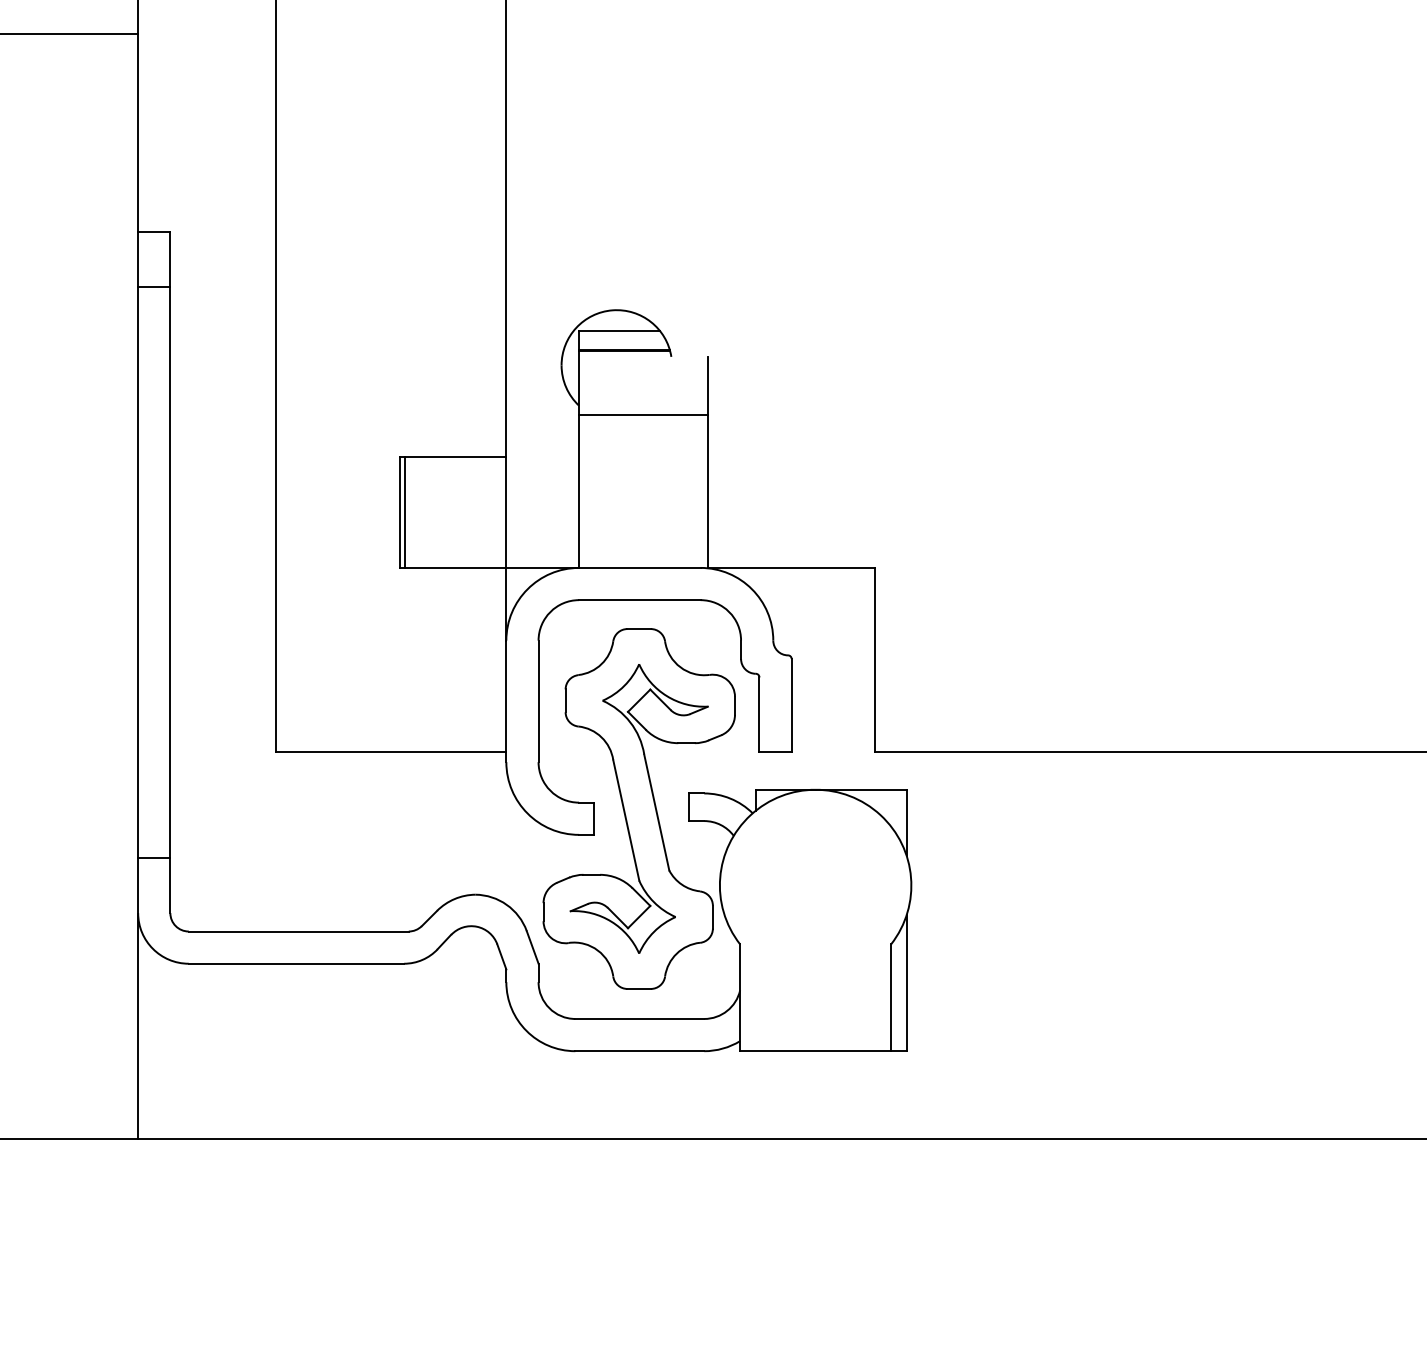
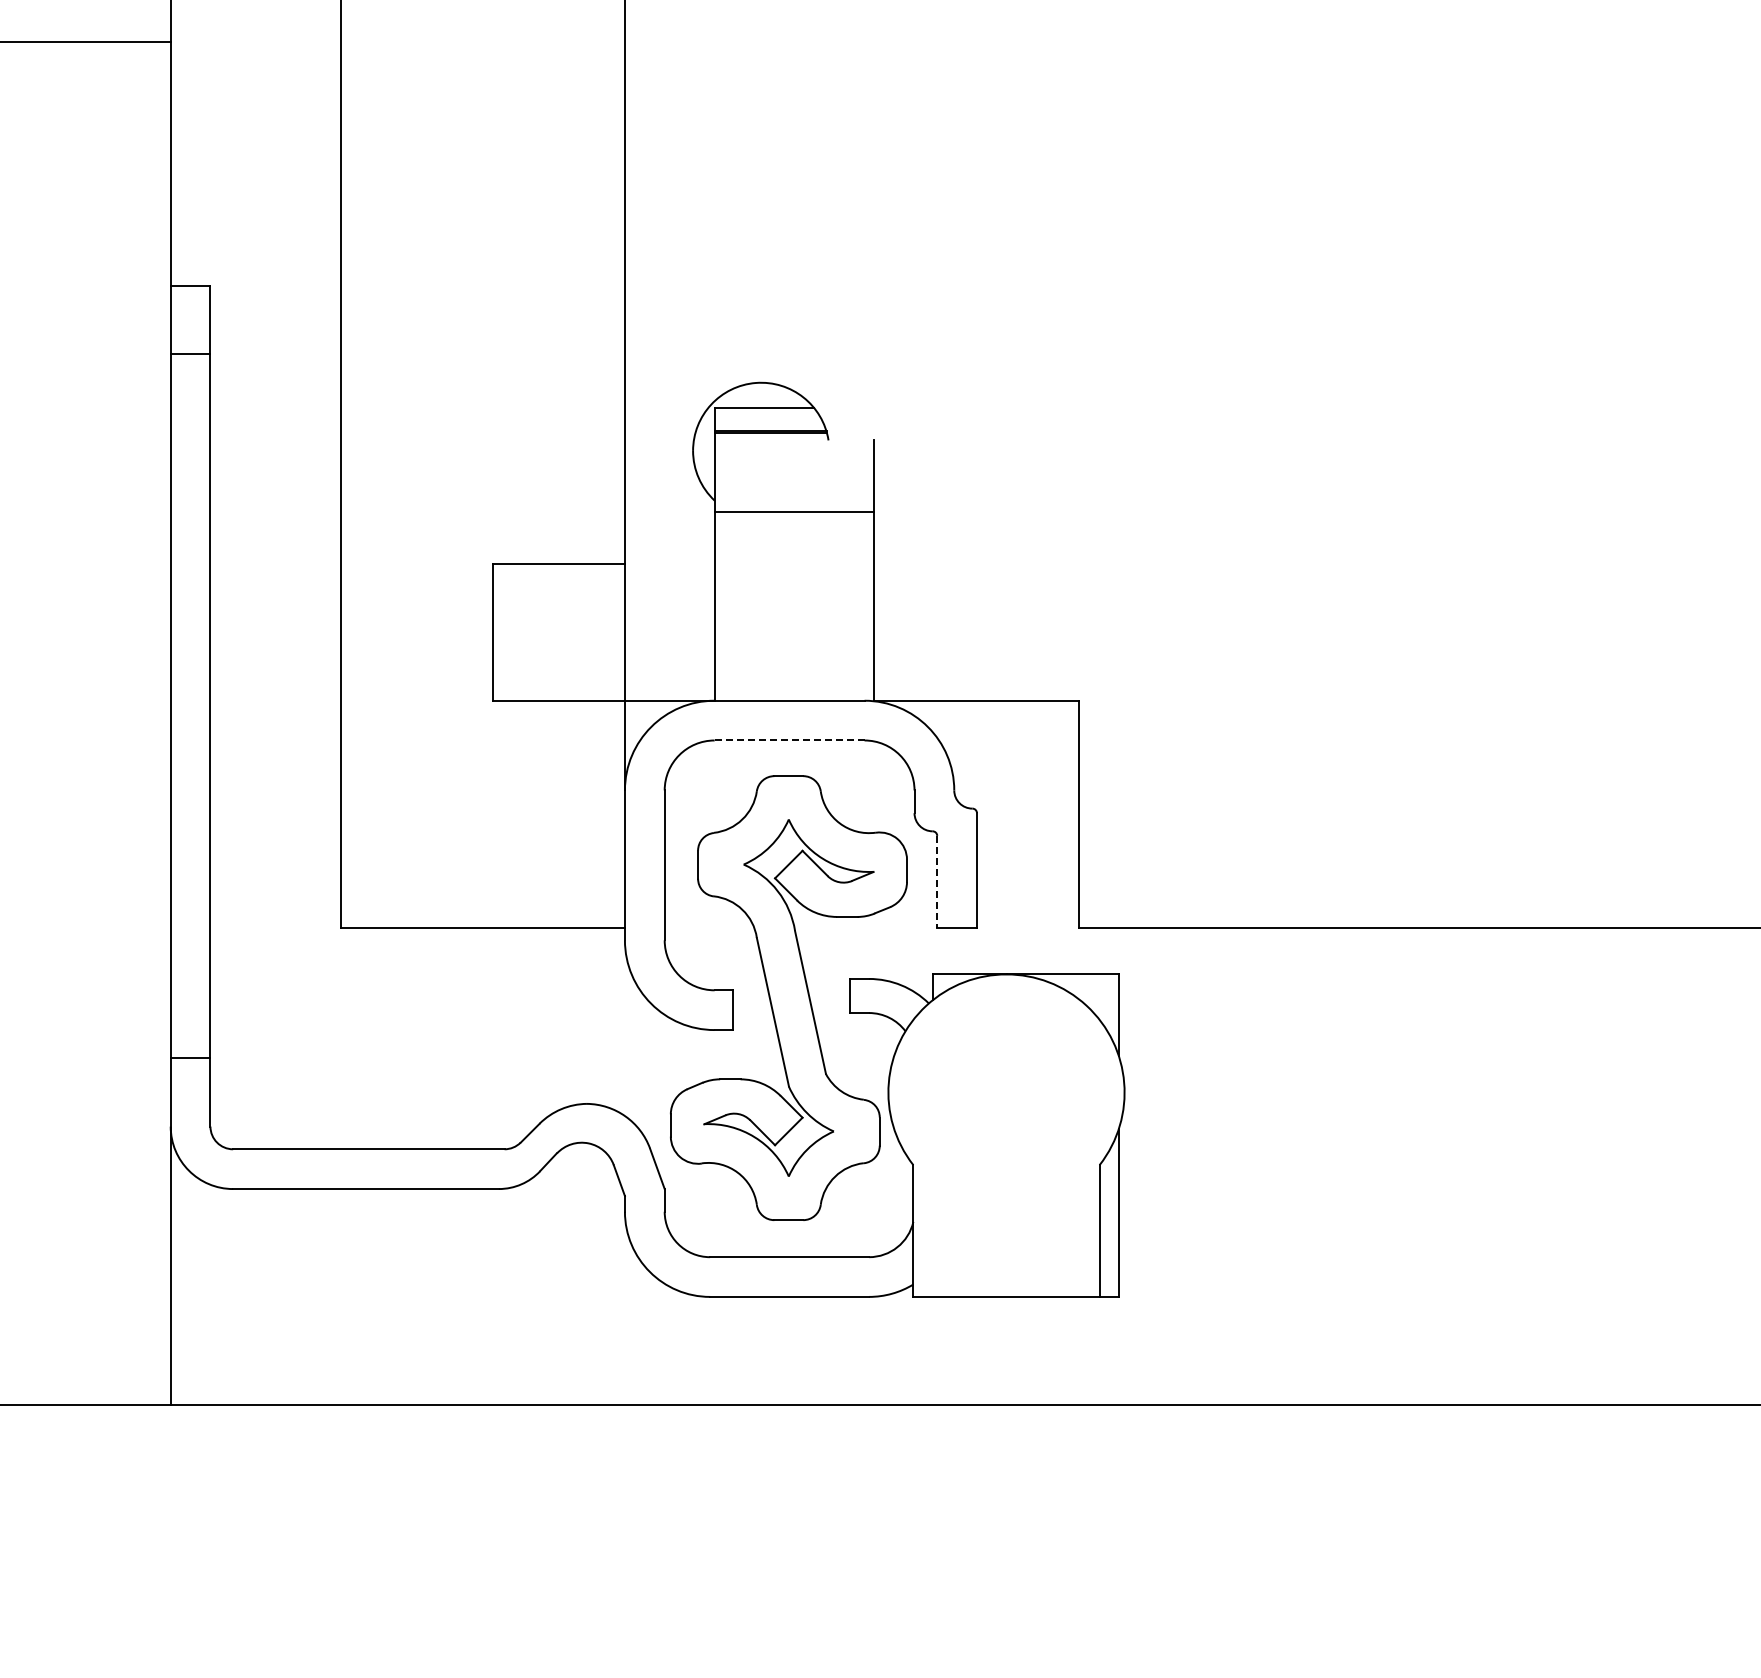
line: (405, 512) -> (500, 632), removed
line: (639, 600) -> (789, 740), solid -> dashed
line: (759, 714) -> (937, 881), solid -> dashed

